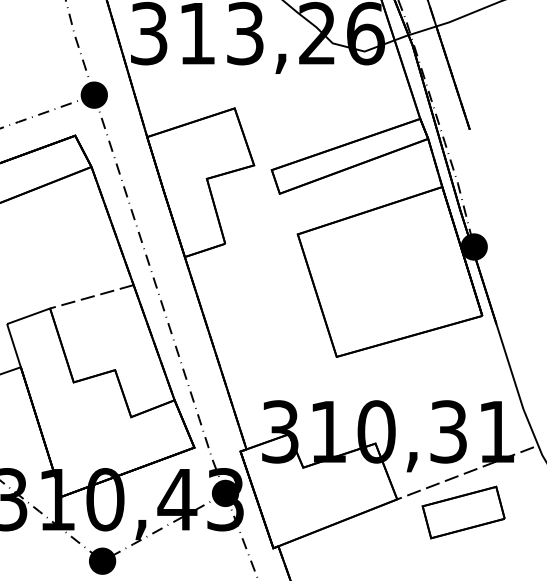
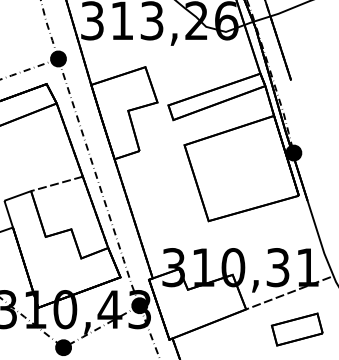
part: (462, 512) -> (296, 329), moved

